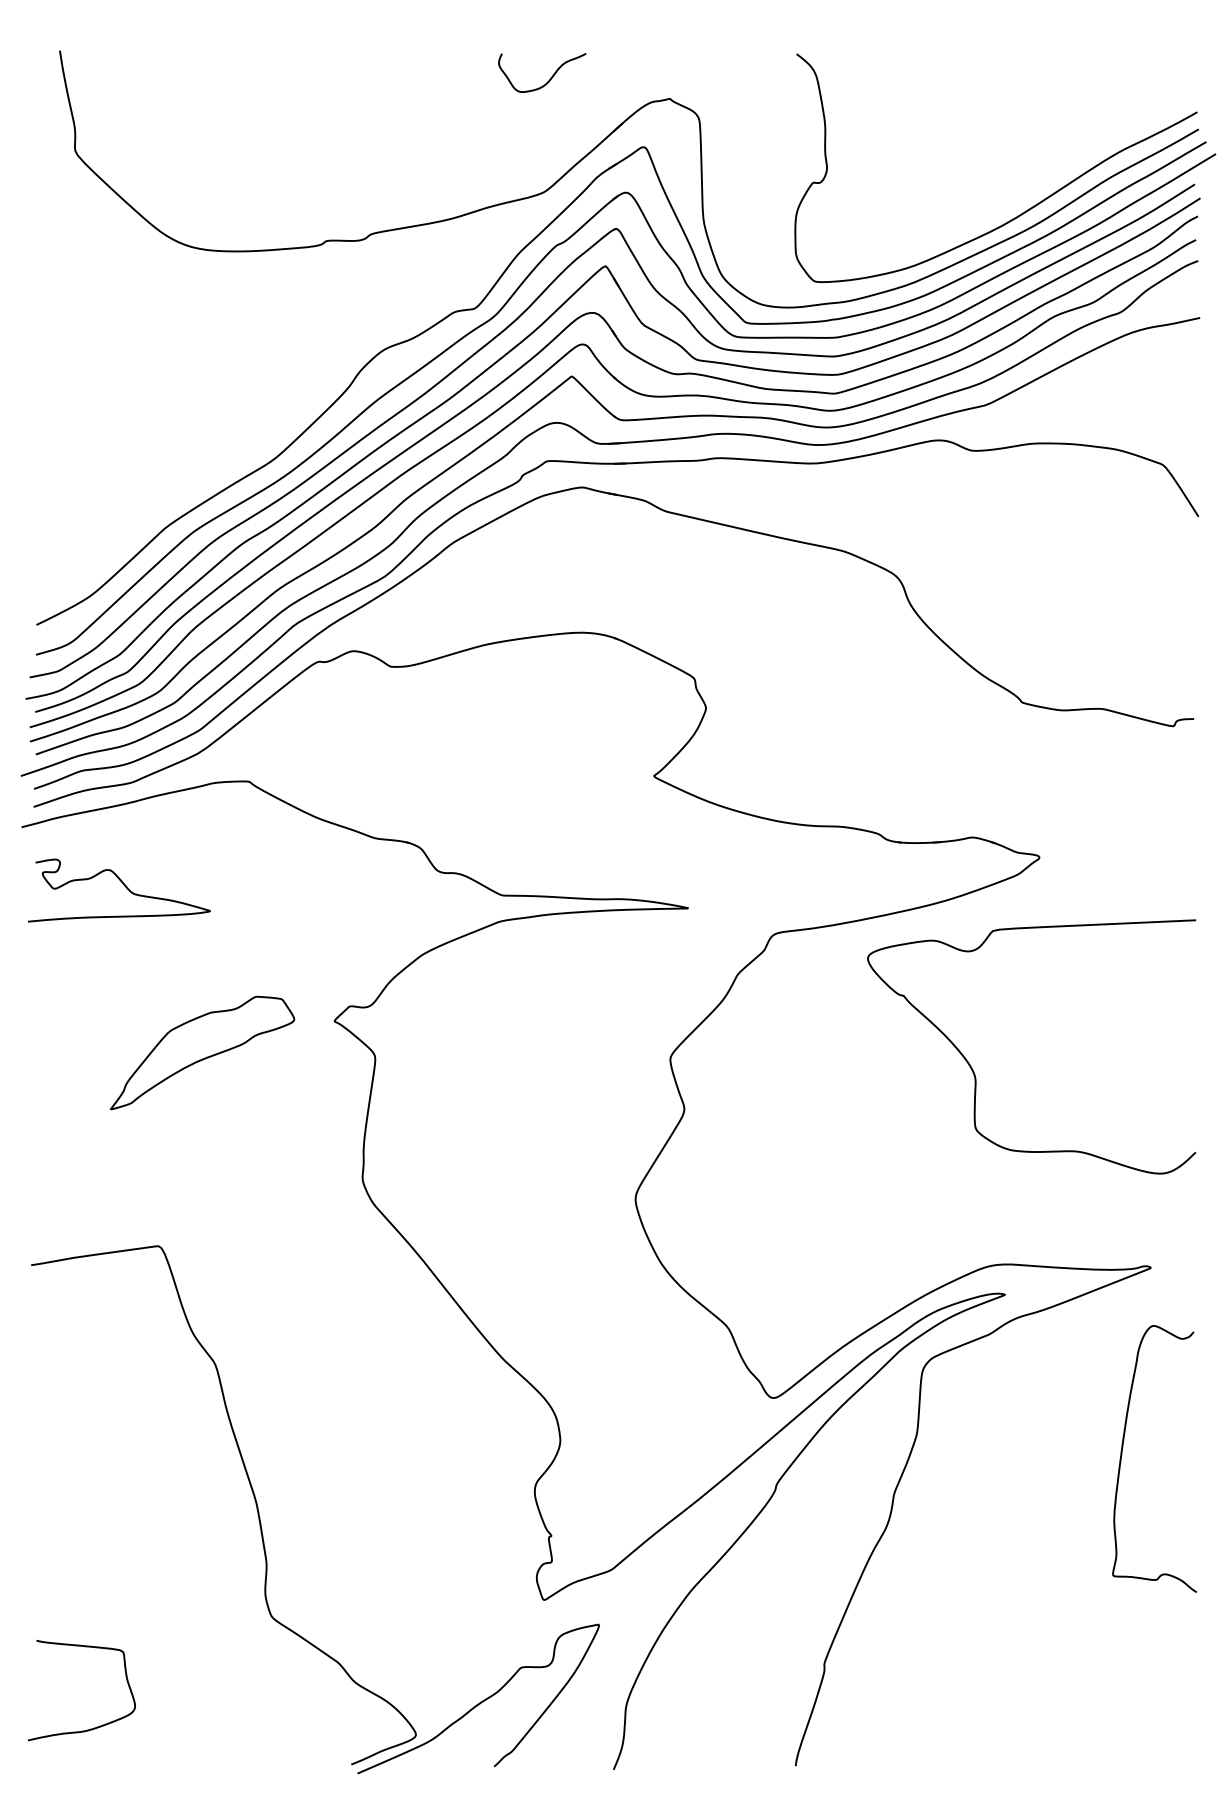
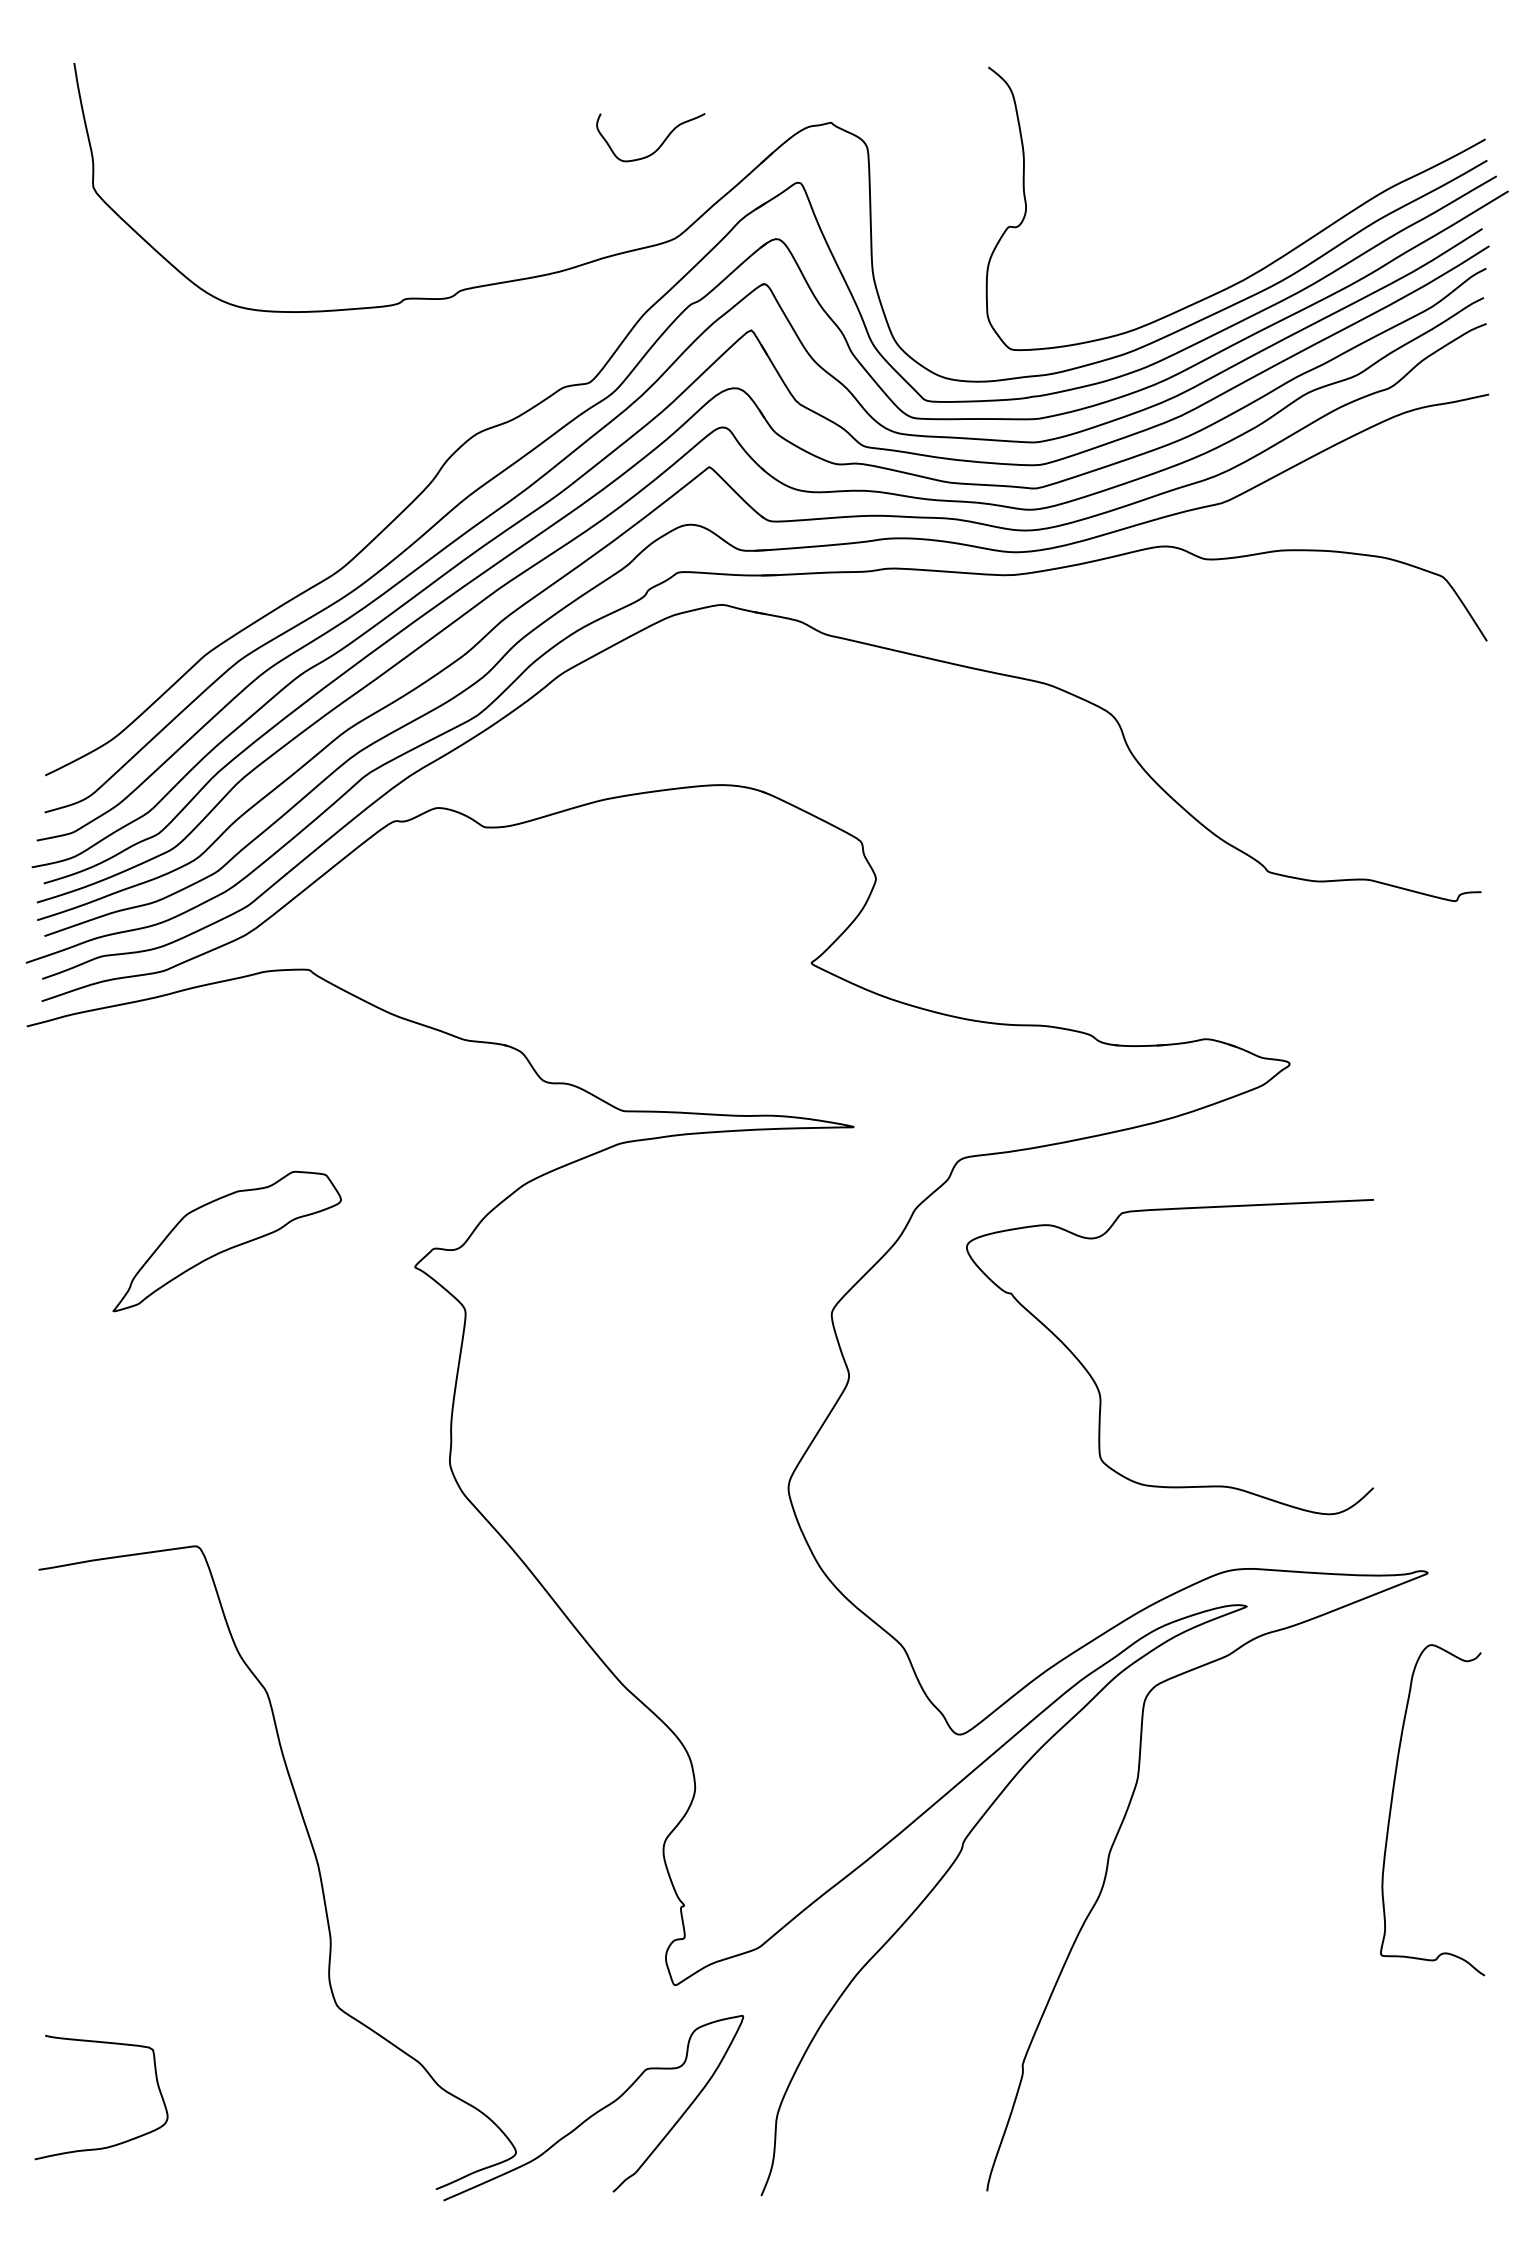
curve: (549, 79) -> (659, 145), moved
curve: (123, 885) -> (153, 1098), removed
part: (201, 1052) -> (226, 1241), moved
curve: (974, 1073) -> (1099, 1389), moved

